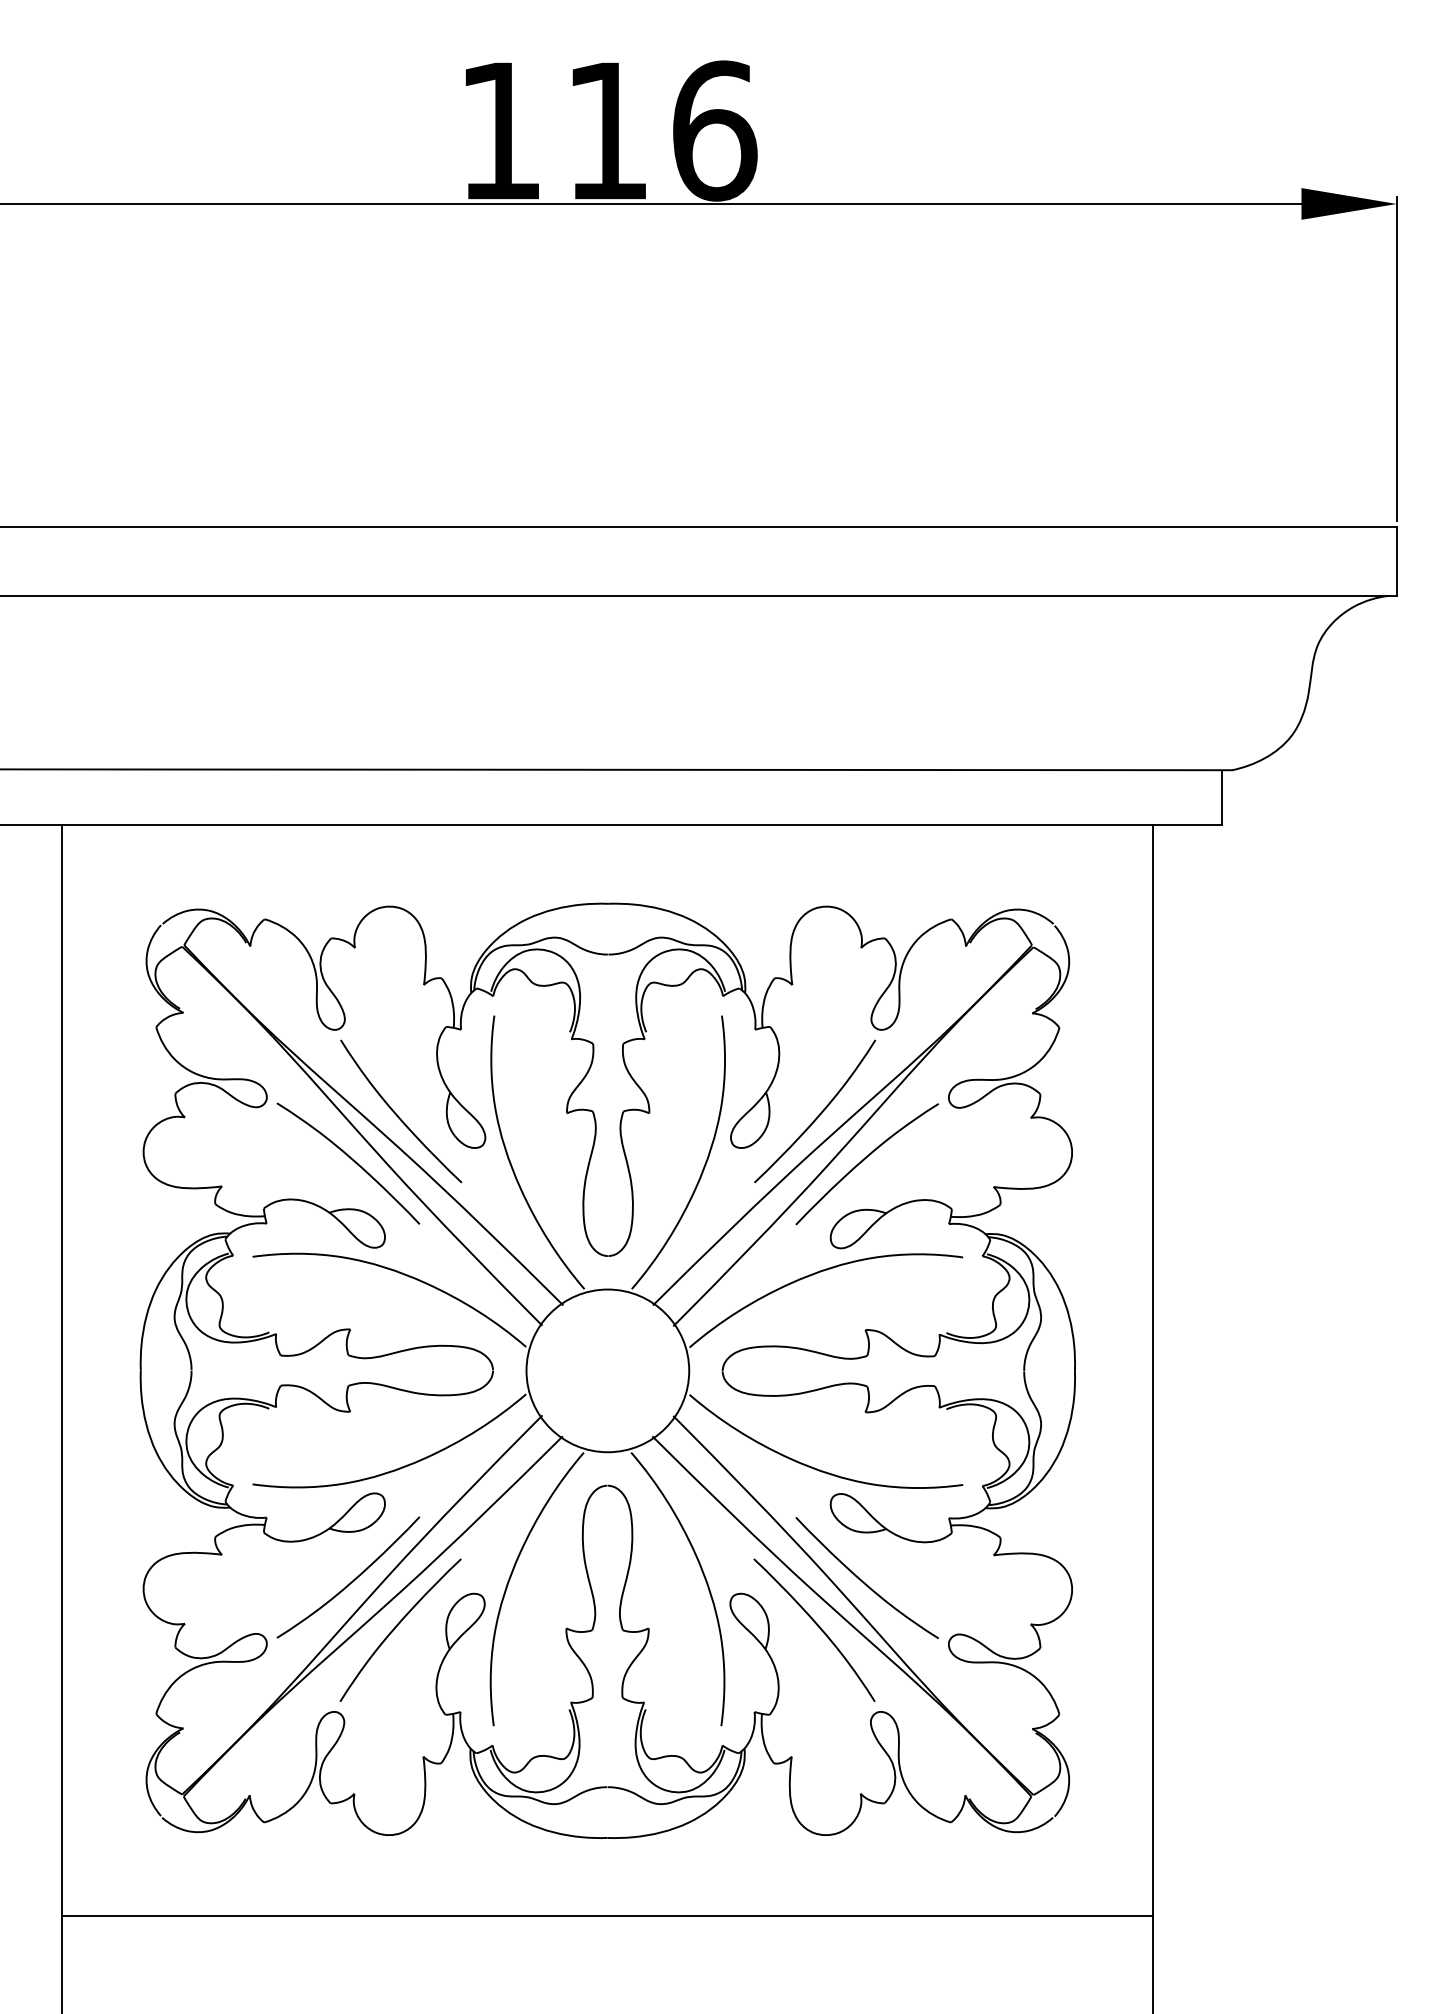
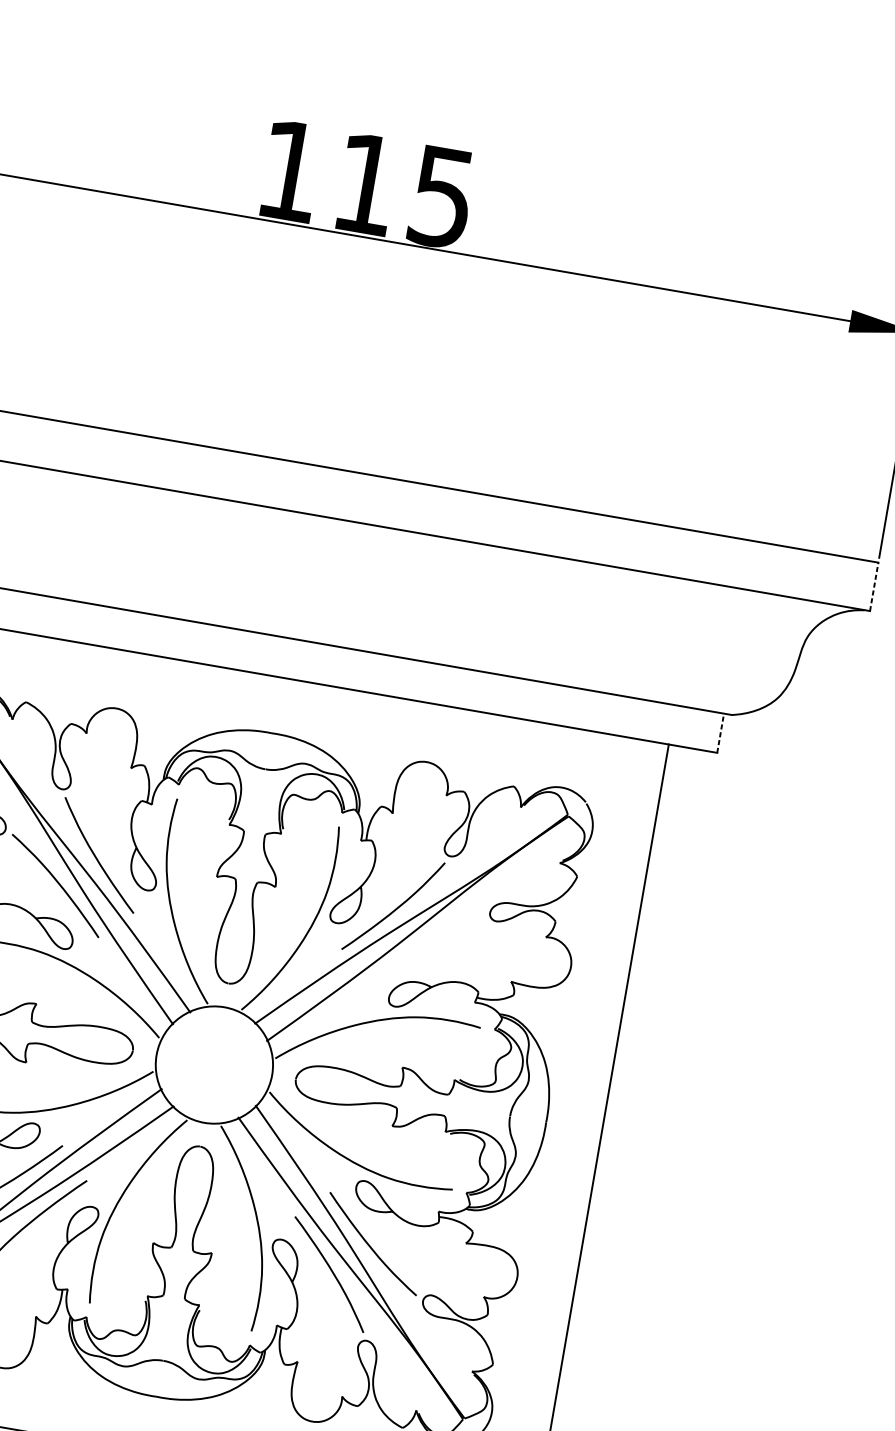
text: (715, 130) -> (443, 197), 116 -> 115
line: (1396, 560) -> (874, 586), solid -> dashed
line: (1221, 797) -> (720, 733), solid -> dashed
curve: (863, 1161) -> (421, 947), removed

